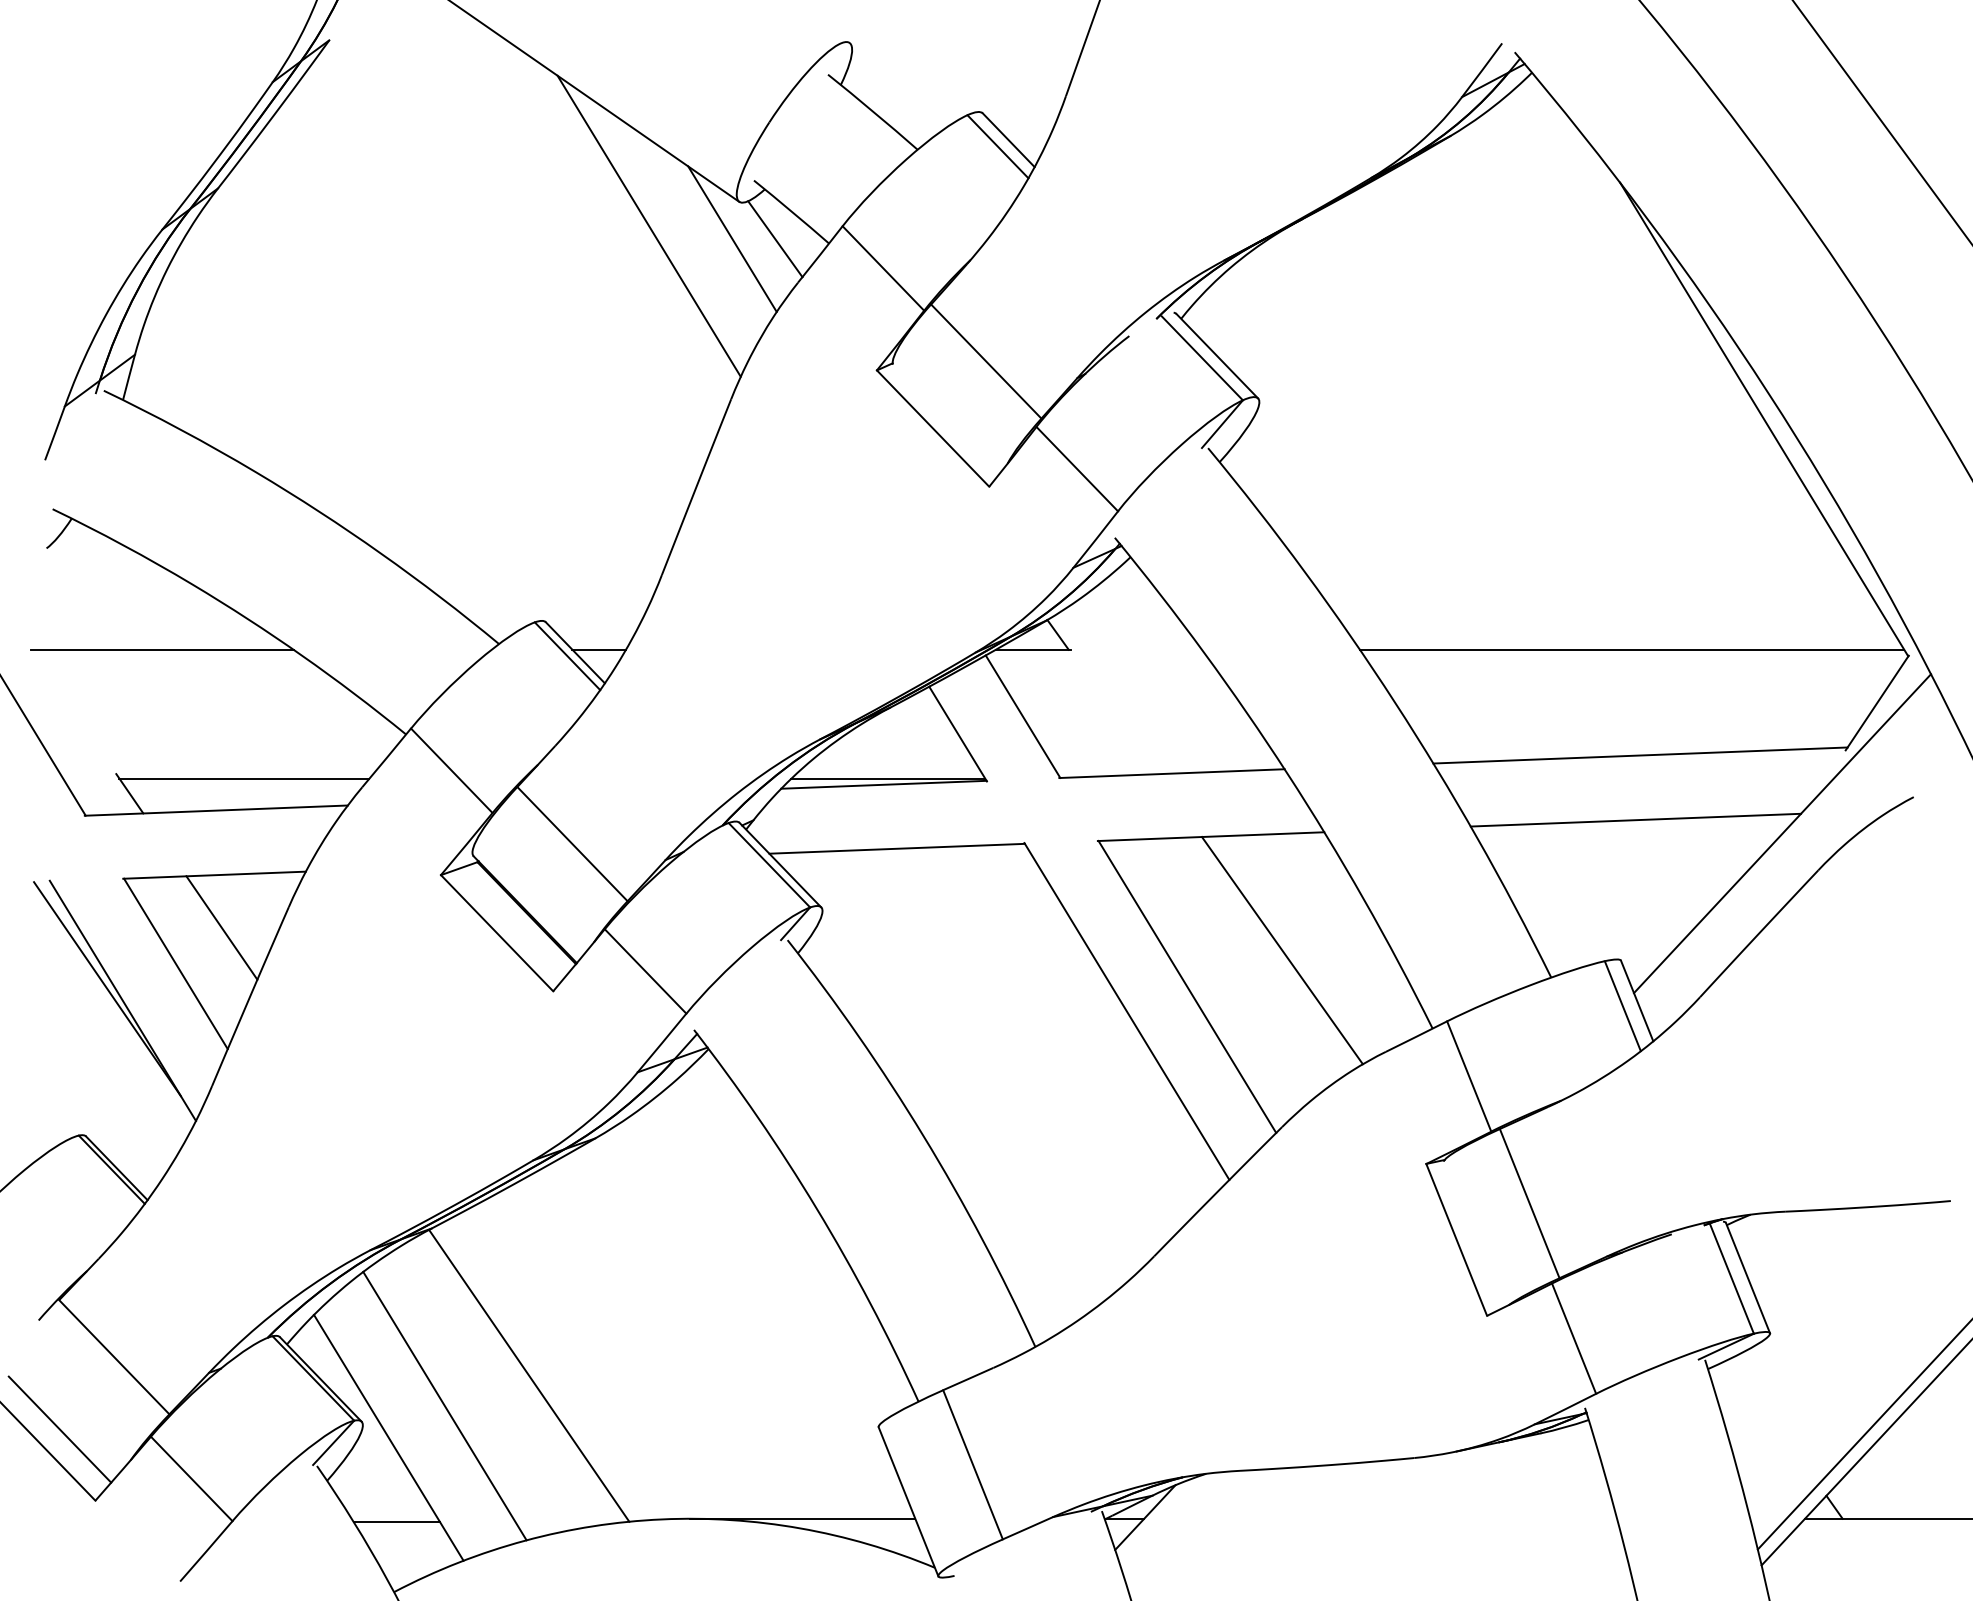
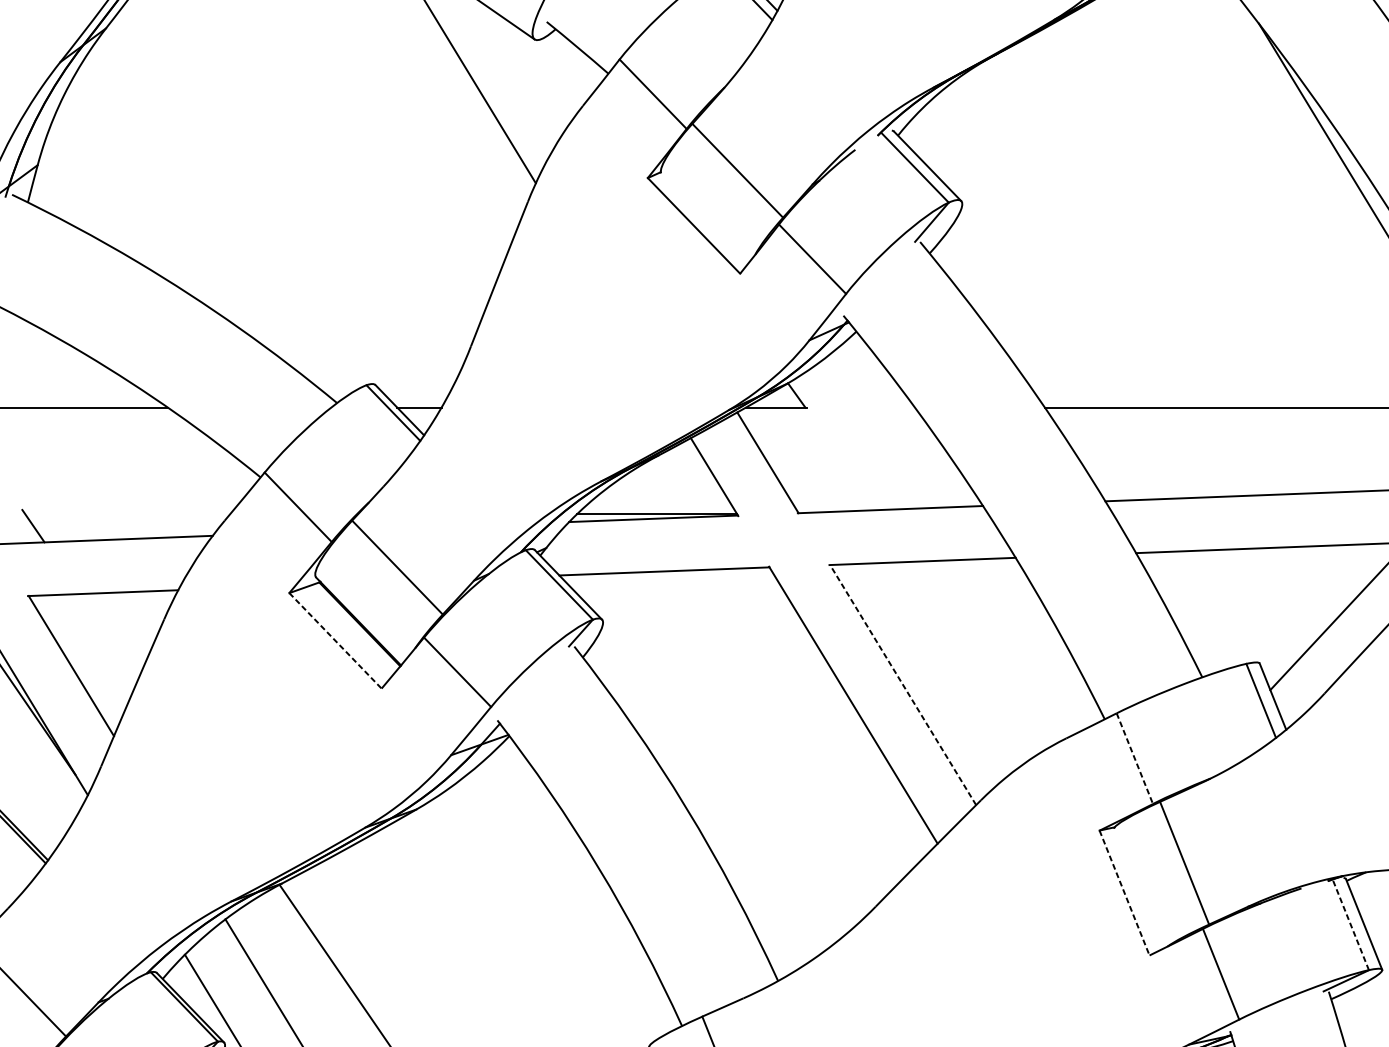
line: (732, 238) -> (529, 69), removed
line: (775, 239) -> (564, 70), removed
line: (244, 778) -> (127, 513), removed
line: (221, 927) -> (108, 636), removed
line: (497, 933) -> (335, 641), solid -> dashed
line: (1281, 950) -> (980, 655), removed
line: (1187, 986) -> (903, 684), solid -> dashed
line: (1469, 1076) -> (1135, 758), solid -> dashed
line: (1456, 1239) -> (1124, 892), solid -> dashed
line: (1731, 1278) -> (1350, 924), solid -> dashed

